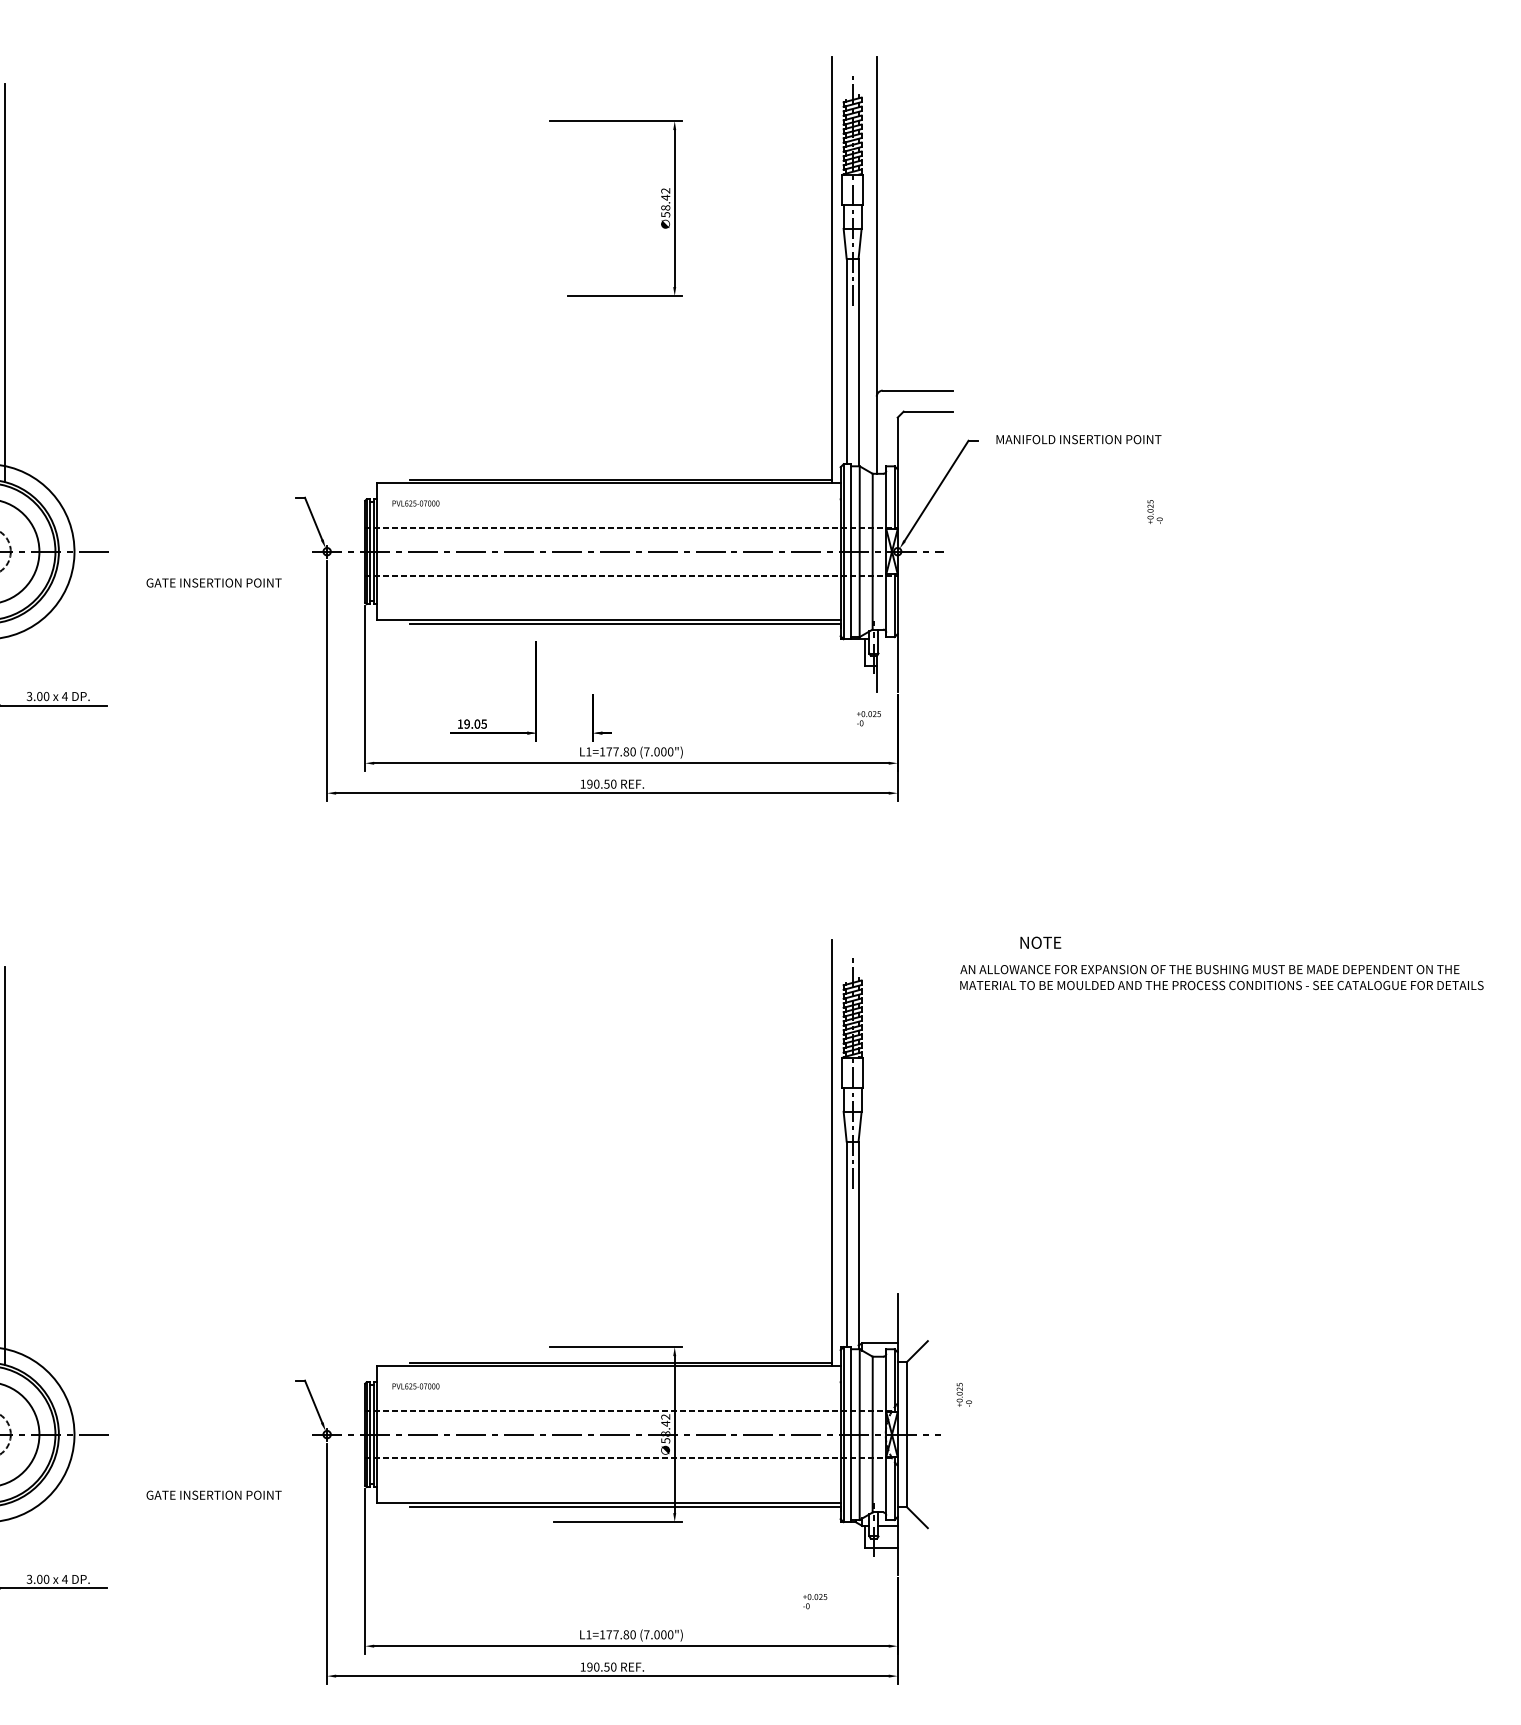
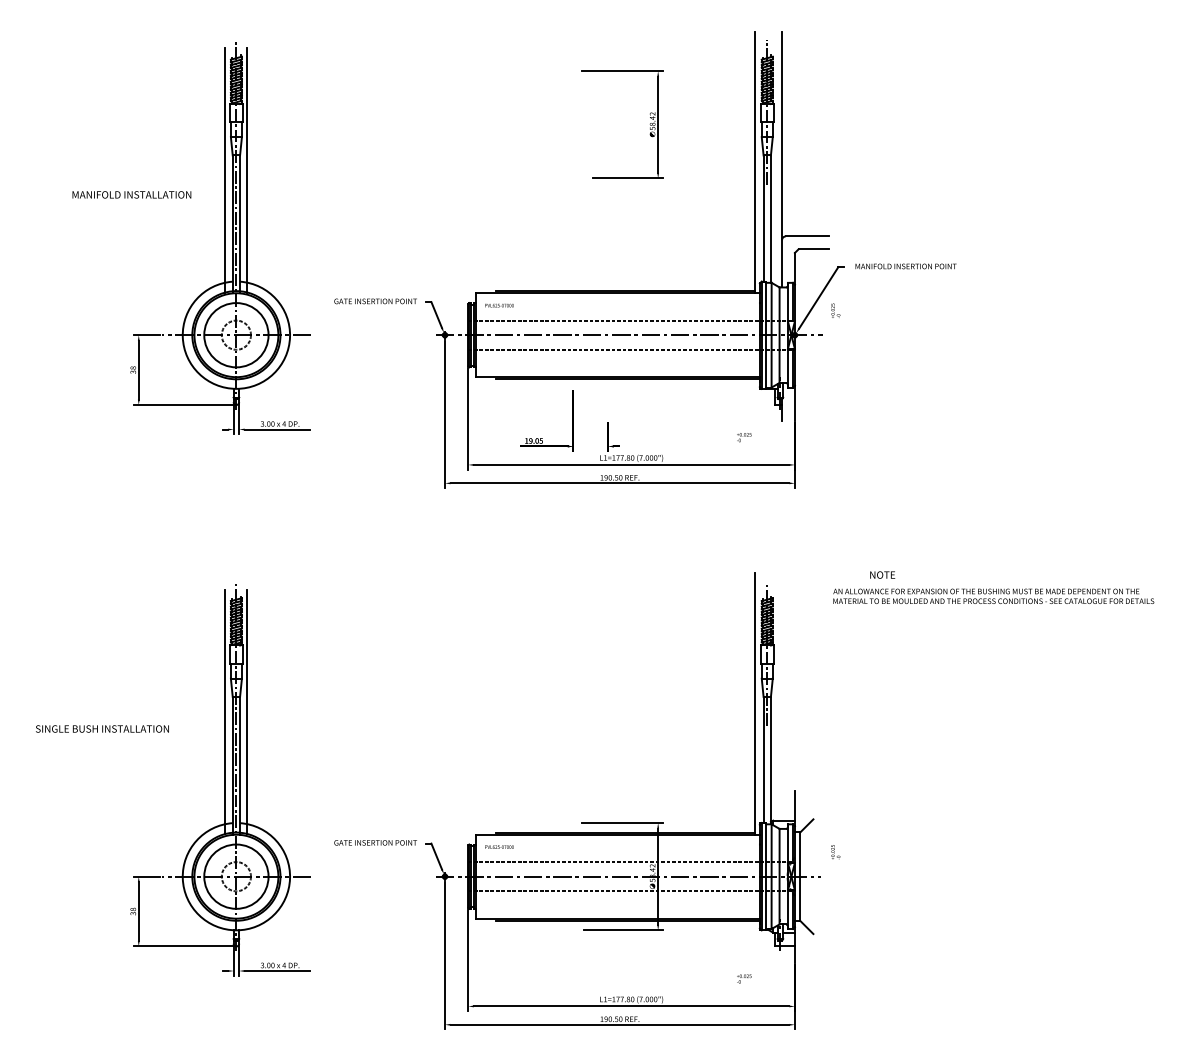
text: (1154, 511) -> (835, 310), moved
text: (213, 583) -> (375, 301), moved
text: (869, 718) -> (744, 437), moved
text: (213, 1494) -> (375, 842), moved

